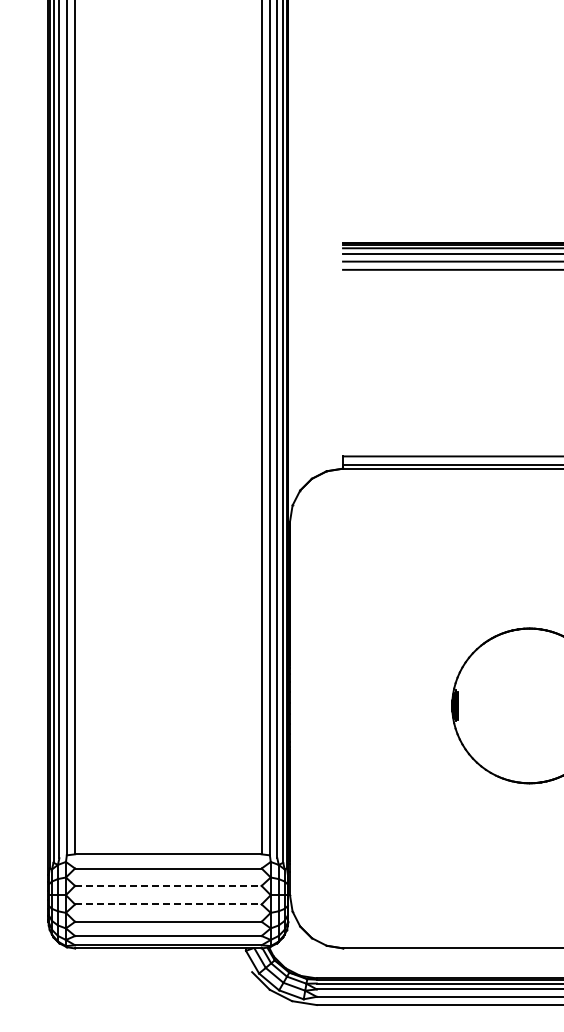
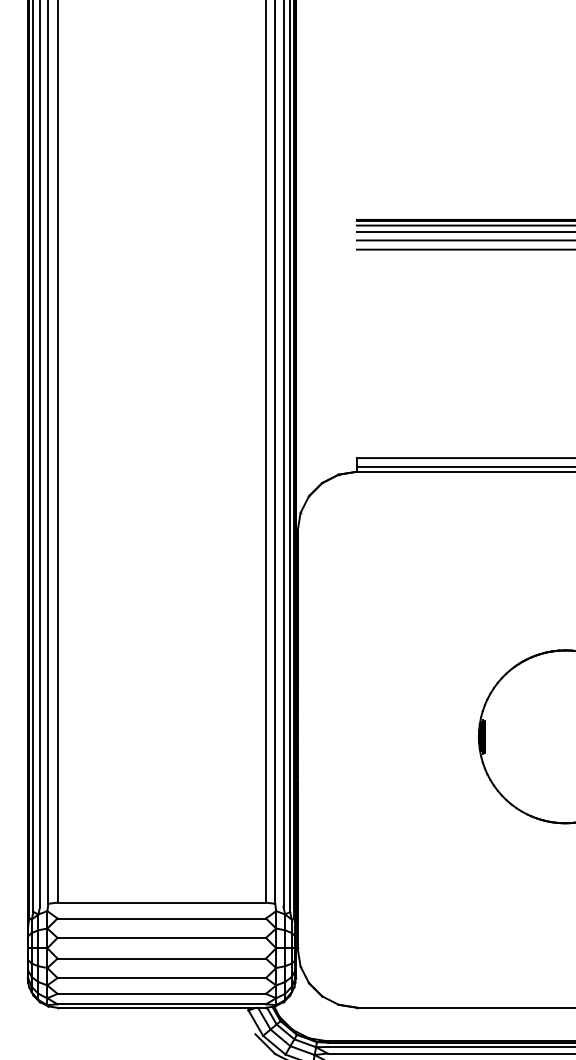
line: (168, 885) -> (161, 937), dashed -> solid
line: (168, 904) -> (161, 958), dashed -> solid

